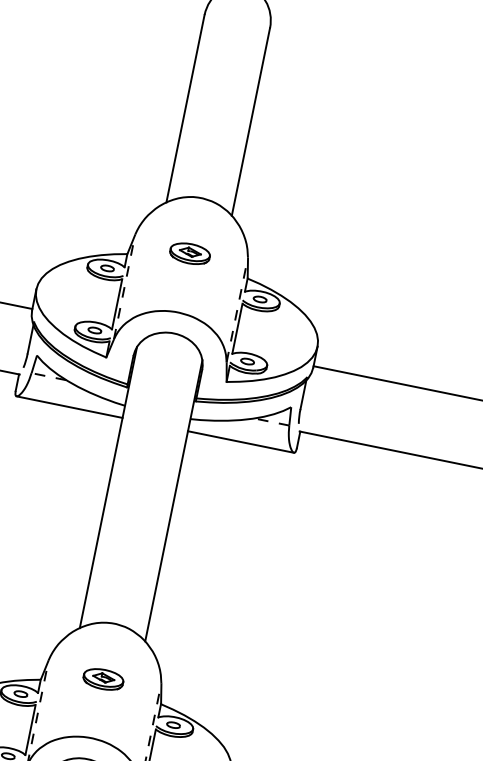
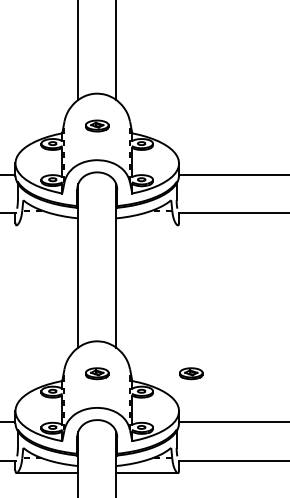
line: (69, 407) -> (47, 225), removed
line: (239, 441) -> (146, 225), removed
part: (265, 712) -> (191, 373), added

